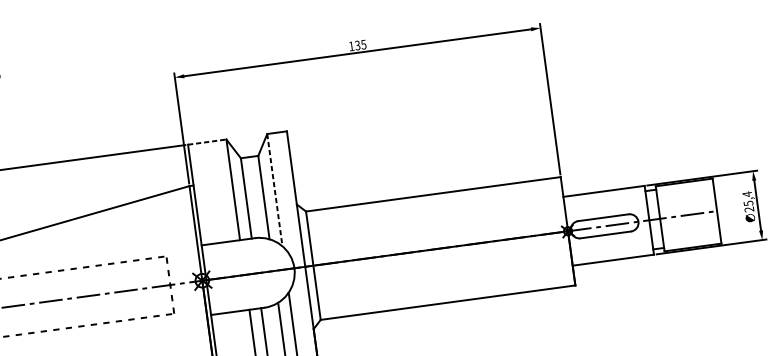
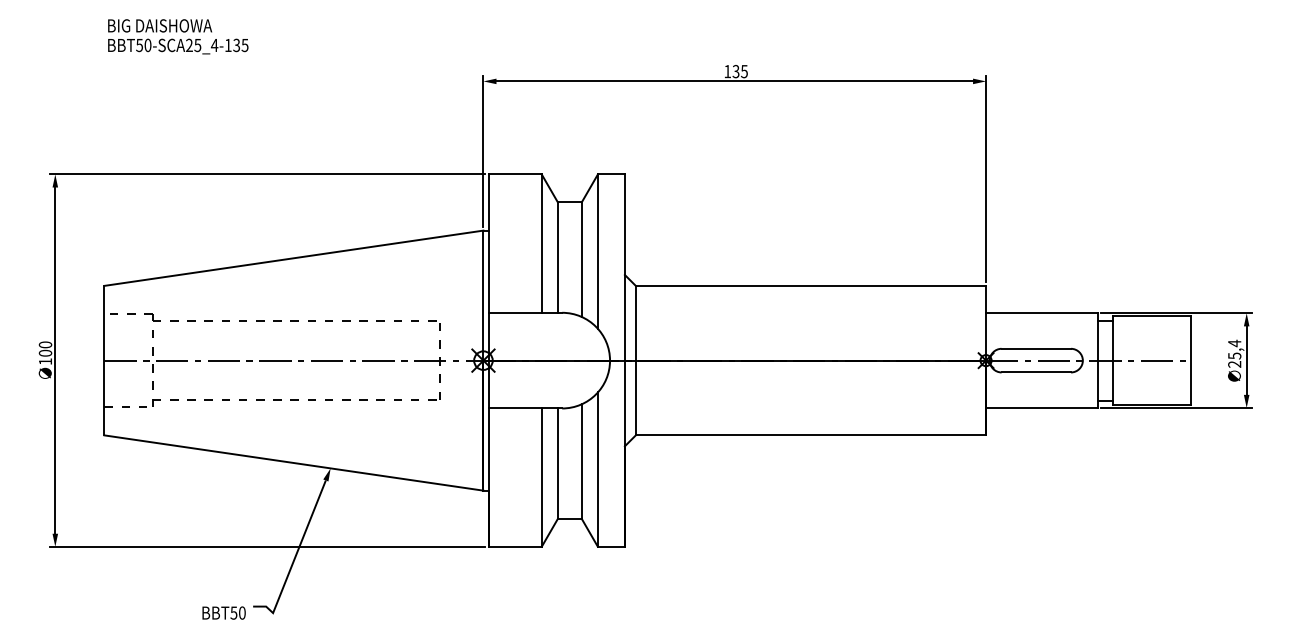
line: (207, 142) -> (515, 174), dashed -> solid
line: (274, 190) -> (597, 252), dashed -> solid

